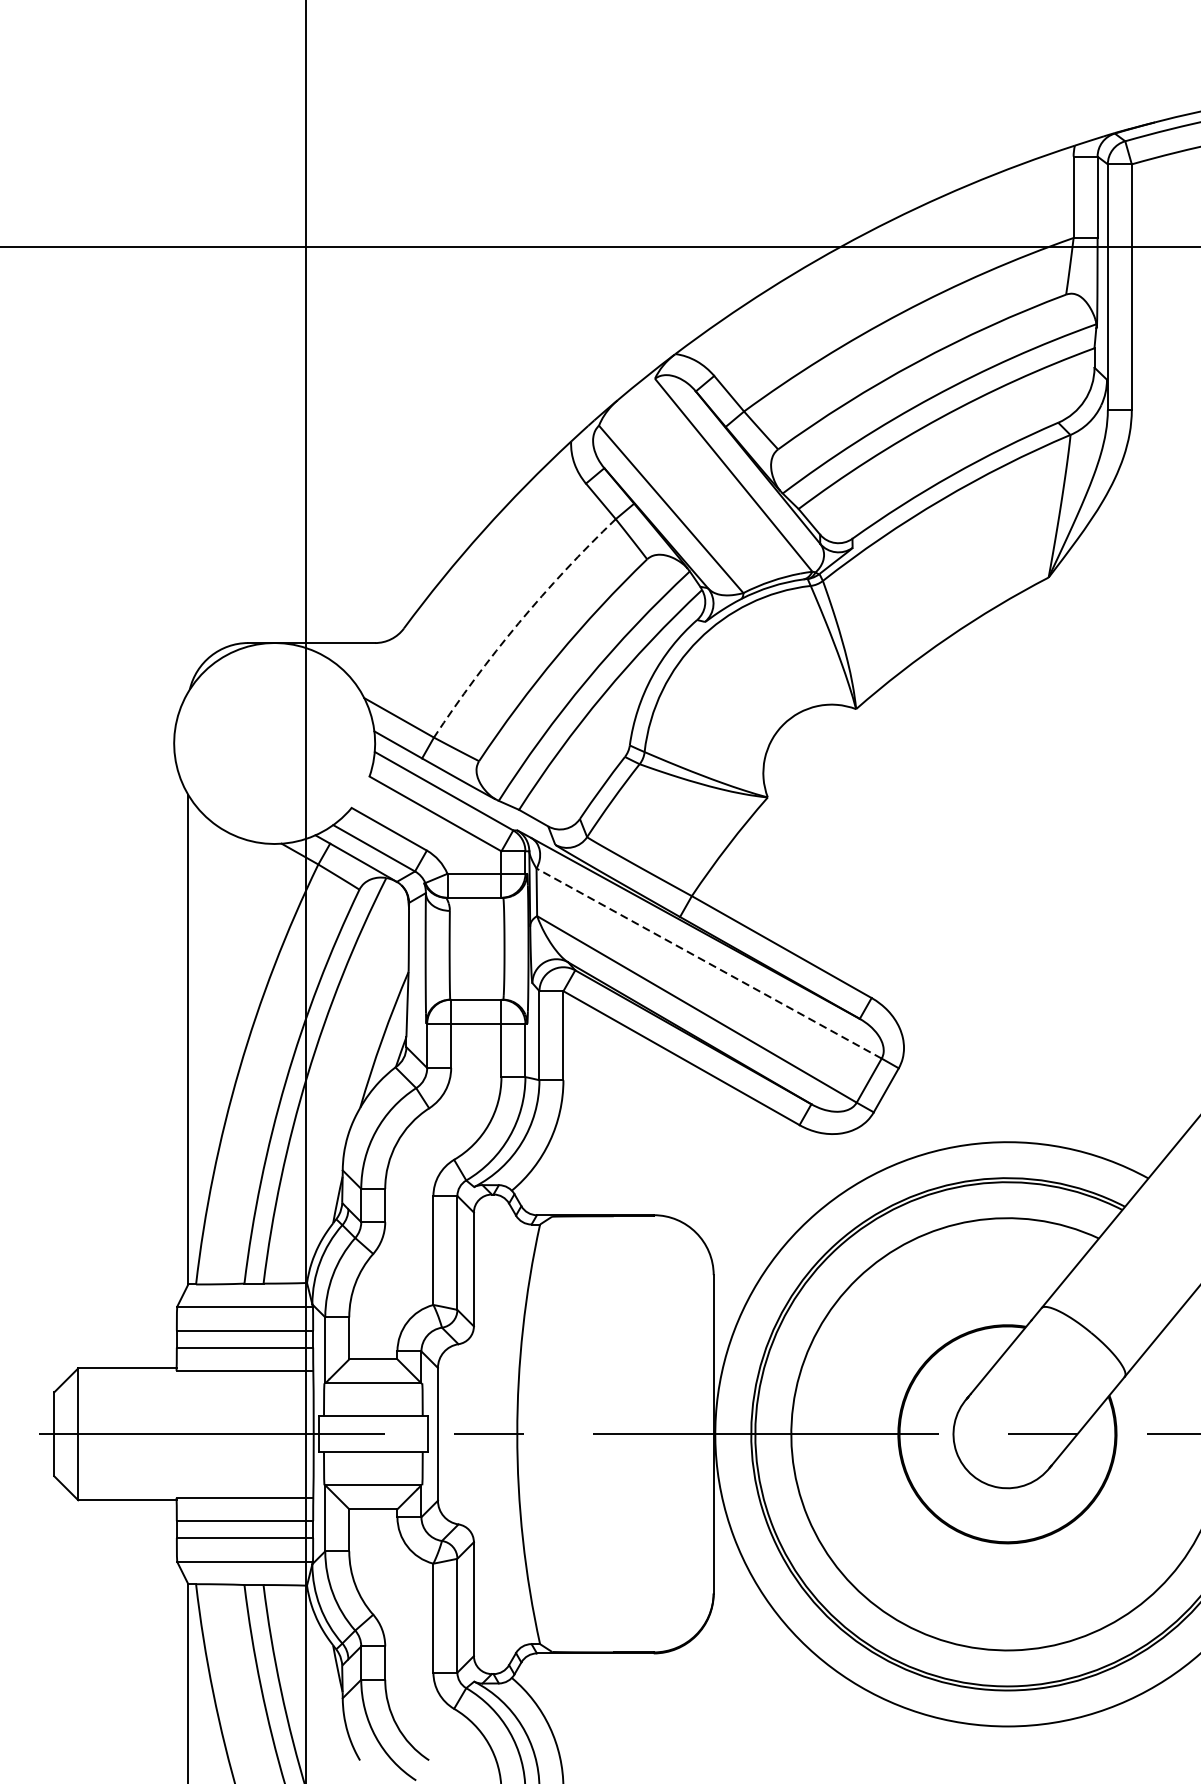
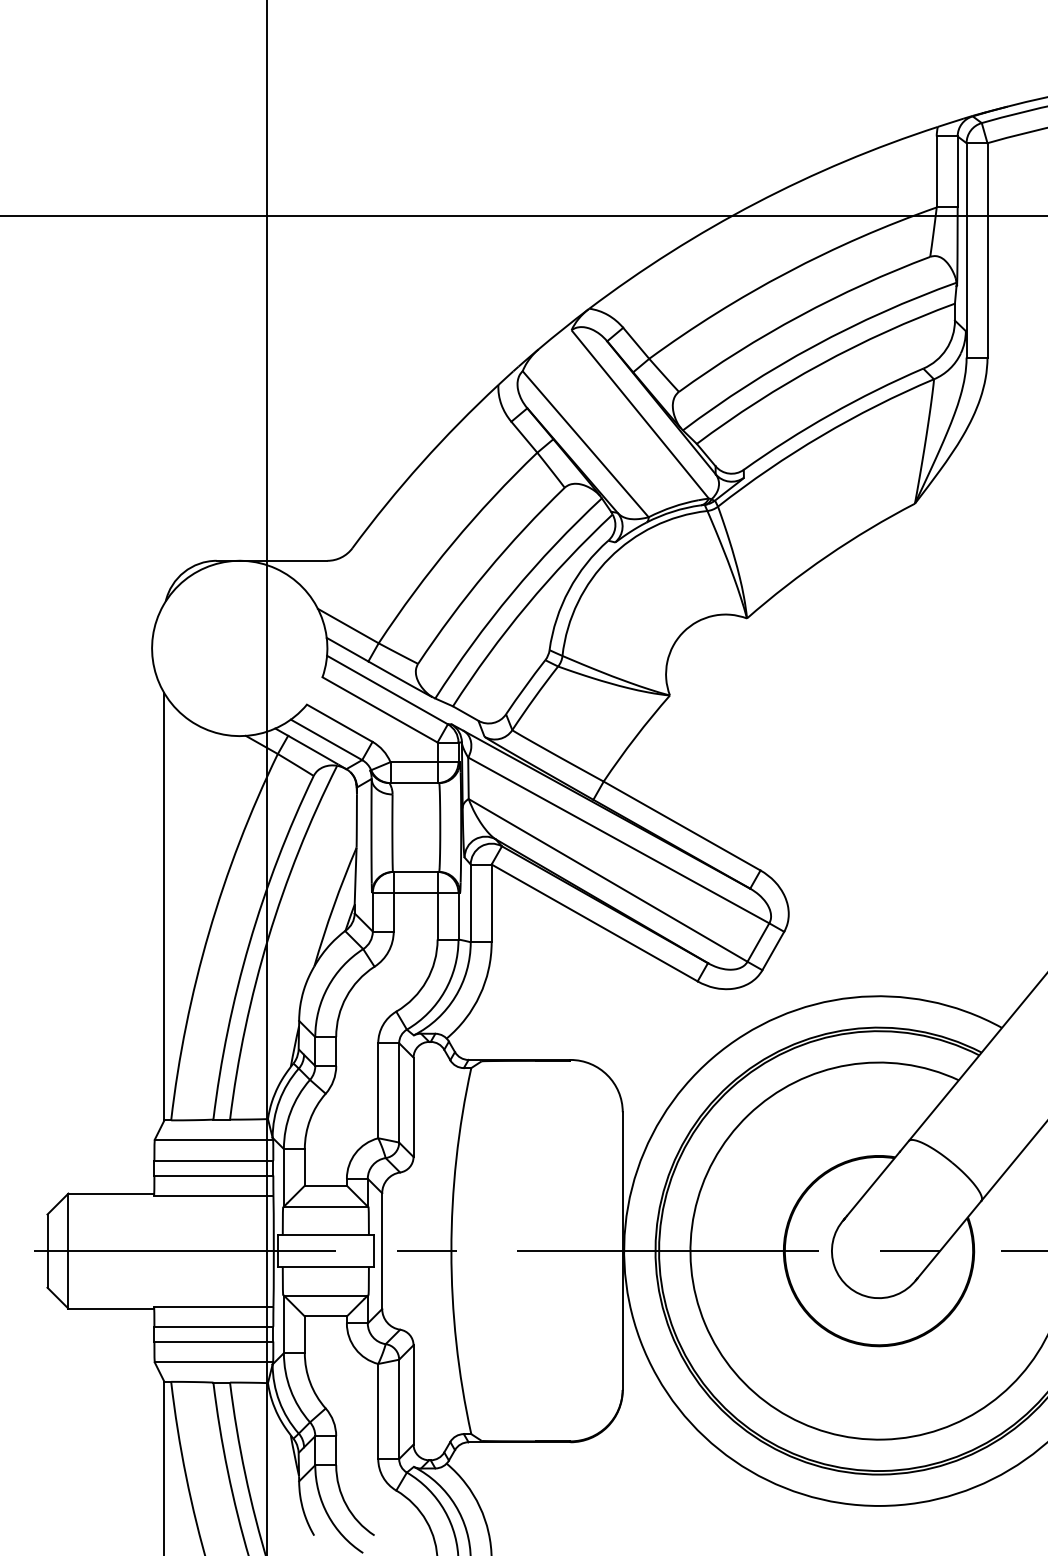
arc: (518, 623) -> (452, 543), dashed -> solid
line: (708, 963) -> (618, 840), dashed -> solid

